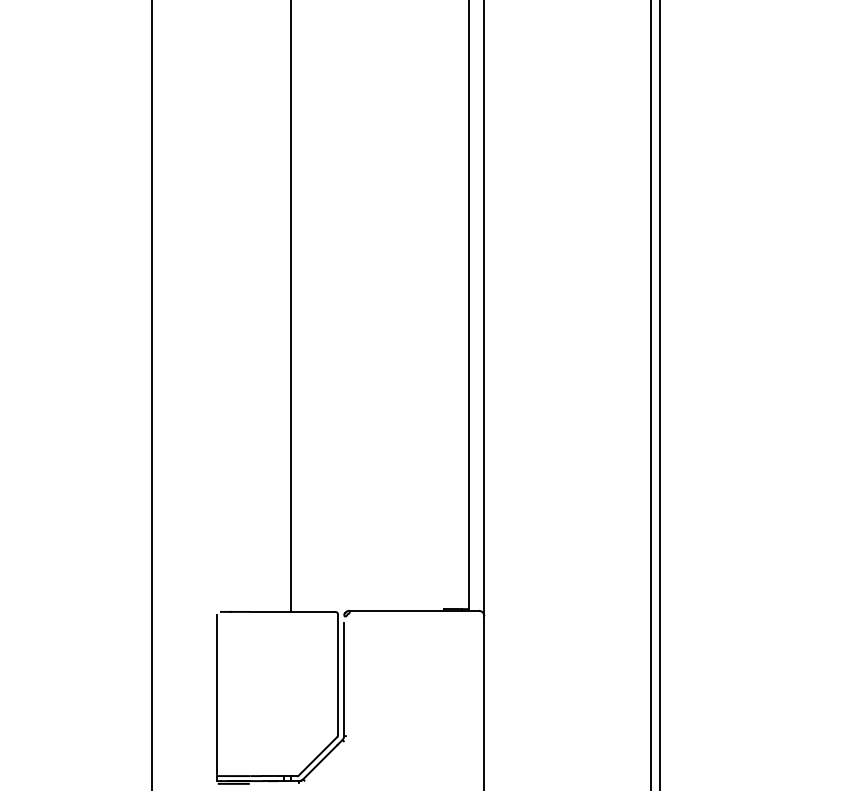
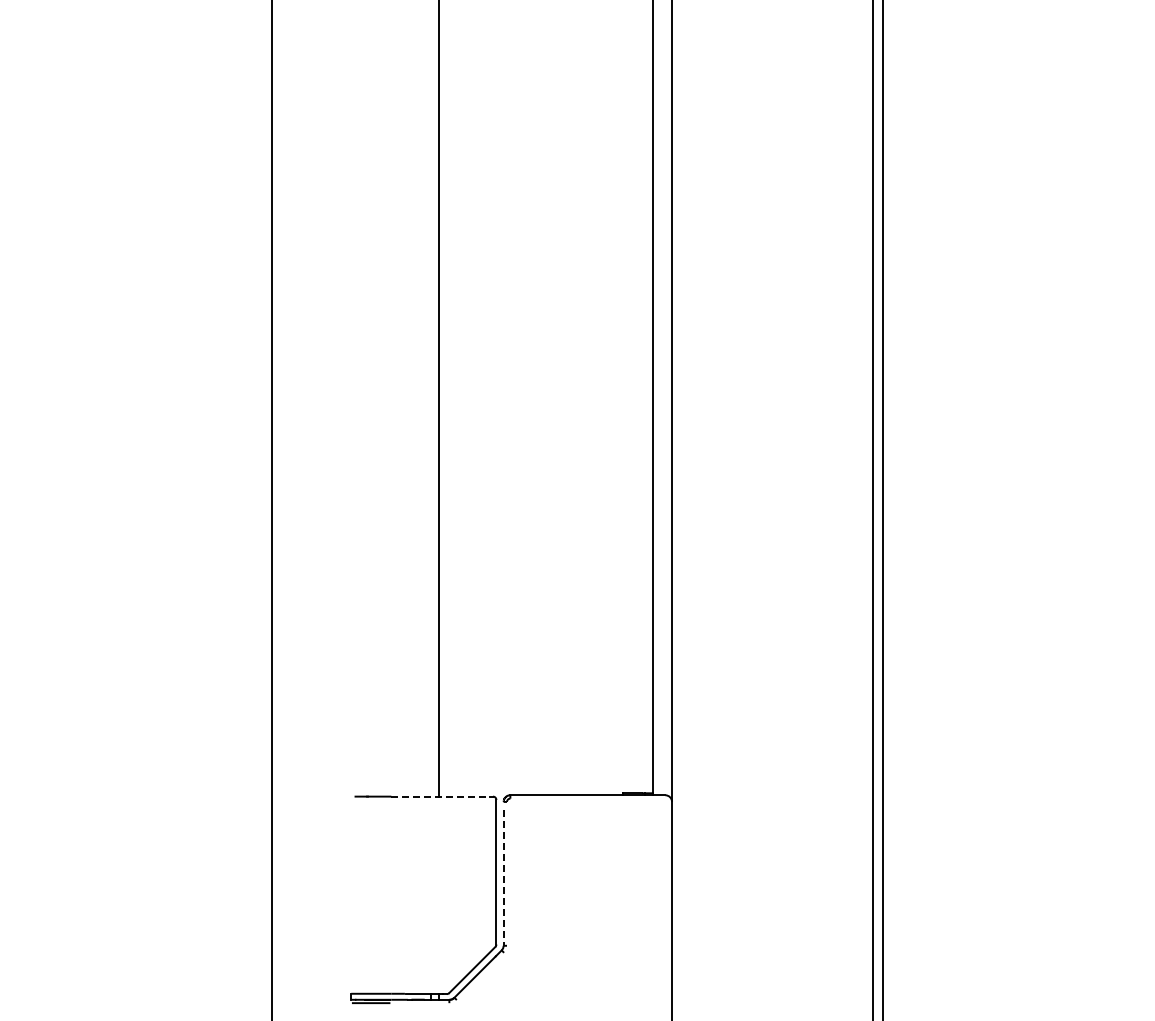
line: (292, 611) -> (441, 796), solid -> dashed
line: (343, 680) -> (503, 878), solid -> dashed
line: (217, 693) -> (351, 894), removed

